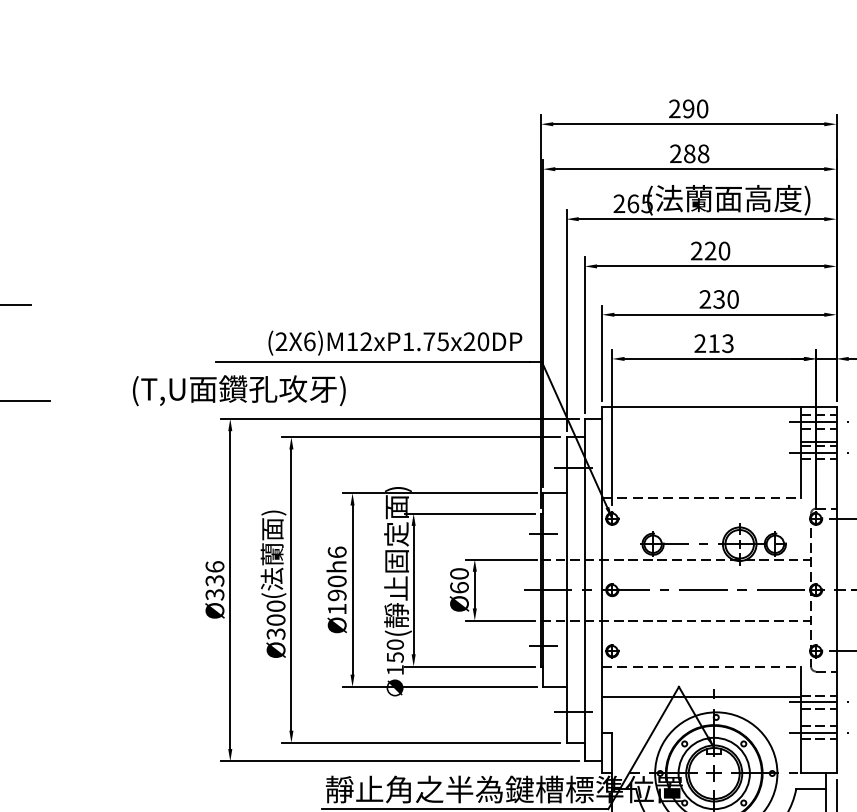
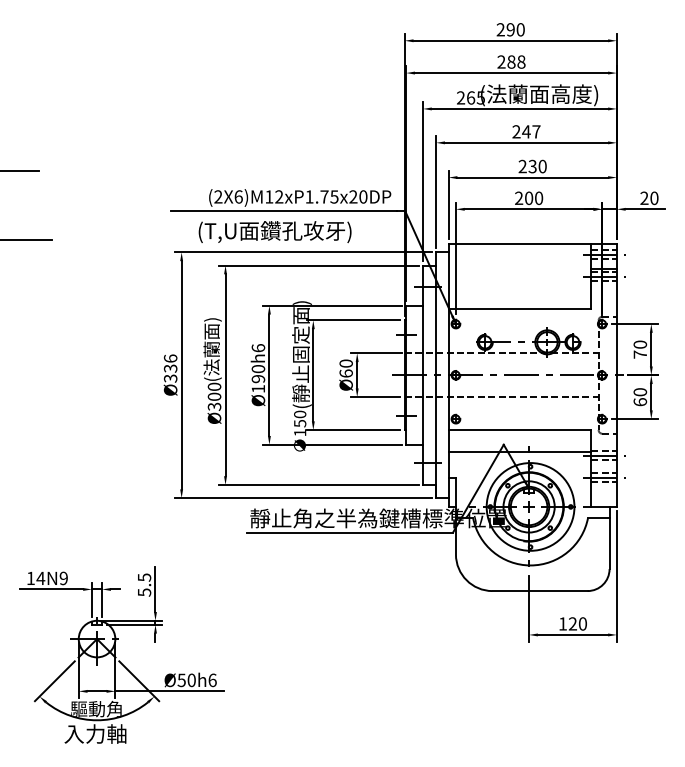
text: (717, 250) -> (531, 131), 220 -> 247
text: (721, 343) -> (534, 198), 213 -> 200
text: (238, 391) -> (274, 232), moved
line: (702, 498) -> (520, 309), dashed -> solid
line: (702, 667) -> (520, 430), dashed -> solid

